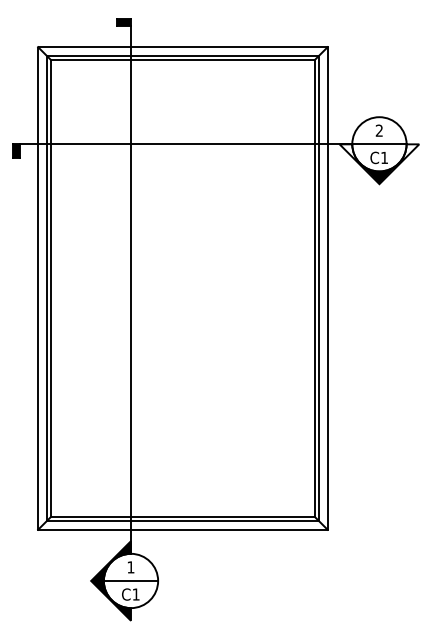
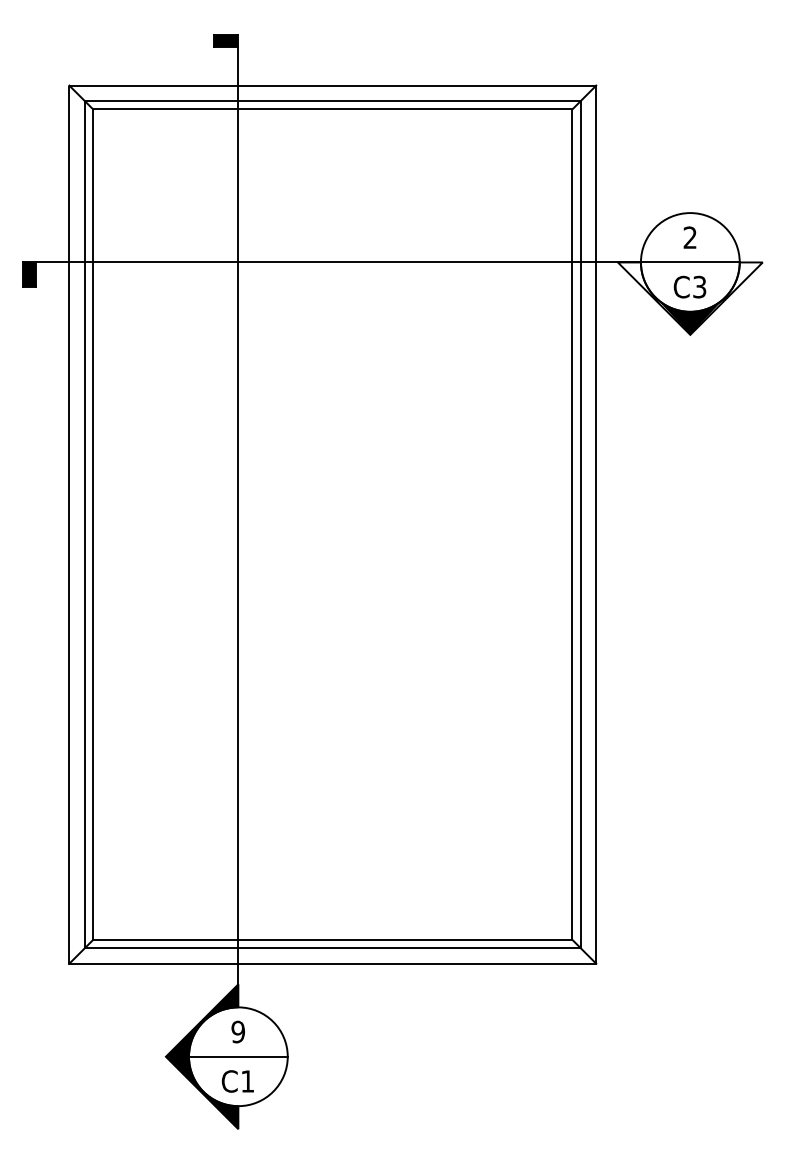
text: (384, 157) -> (699, 286), C1 -> C3
text: (130, 567) -> (237, 1032), 1 -> 9

